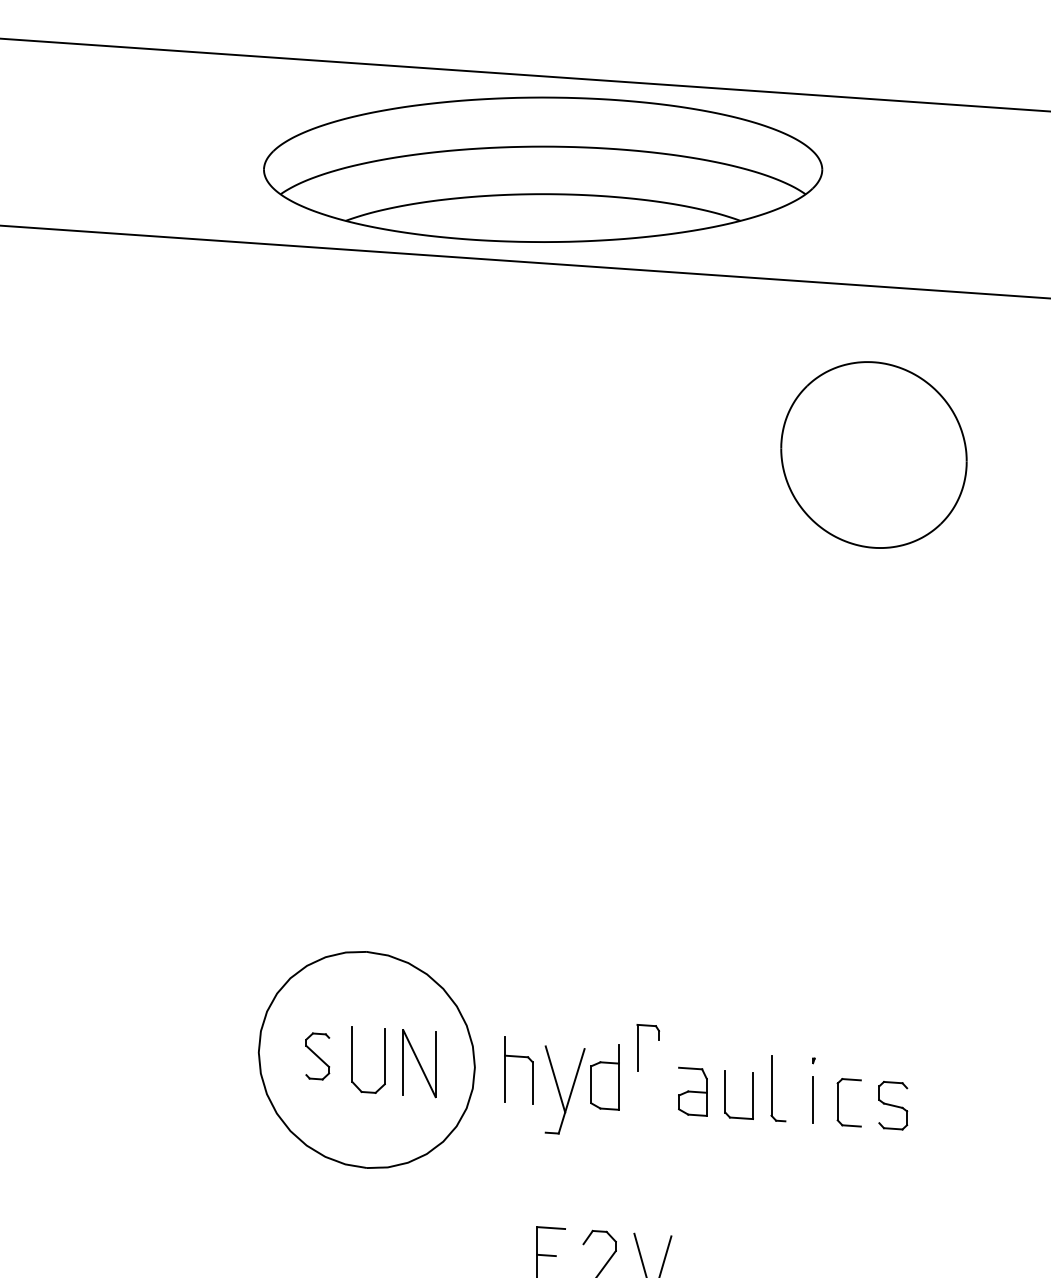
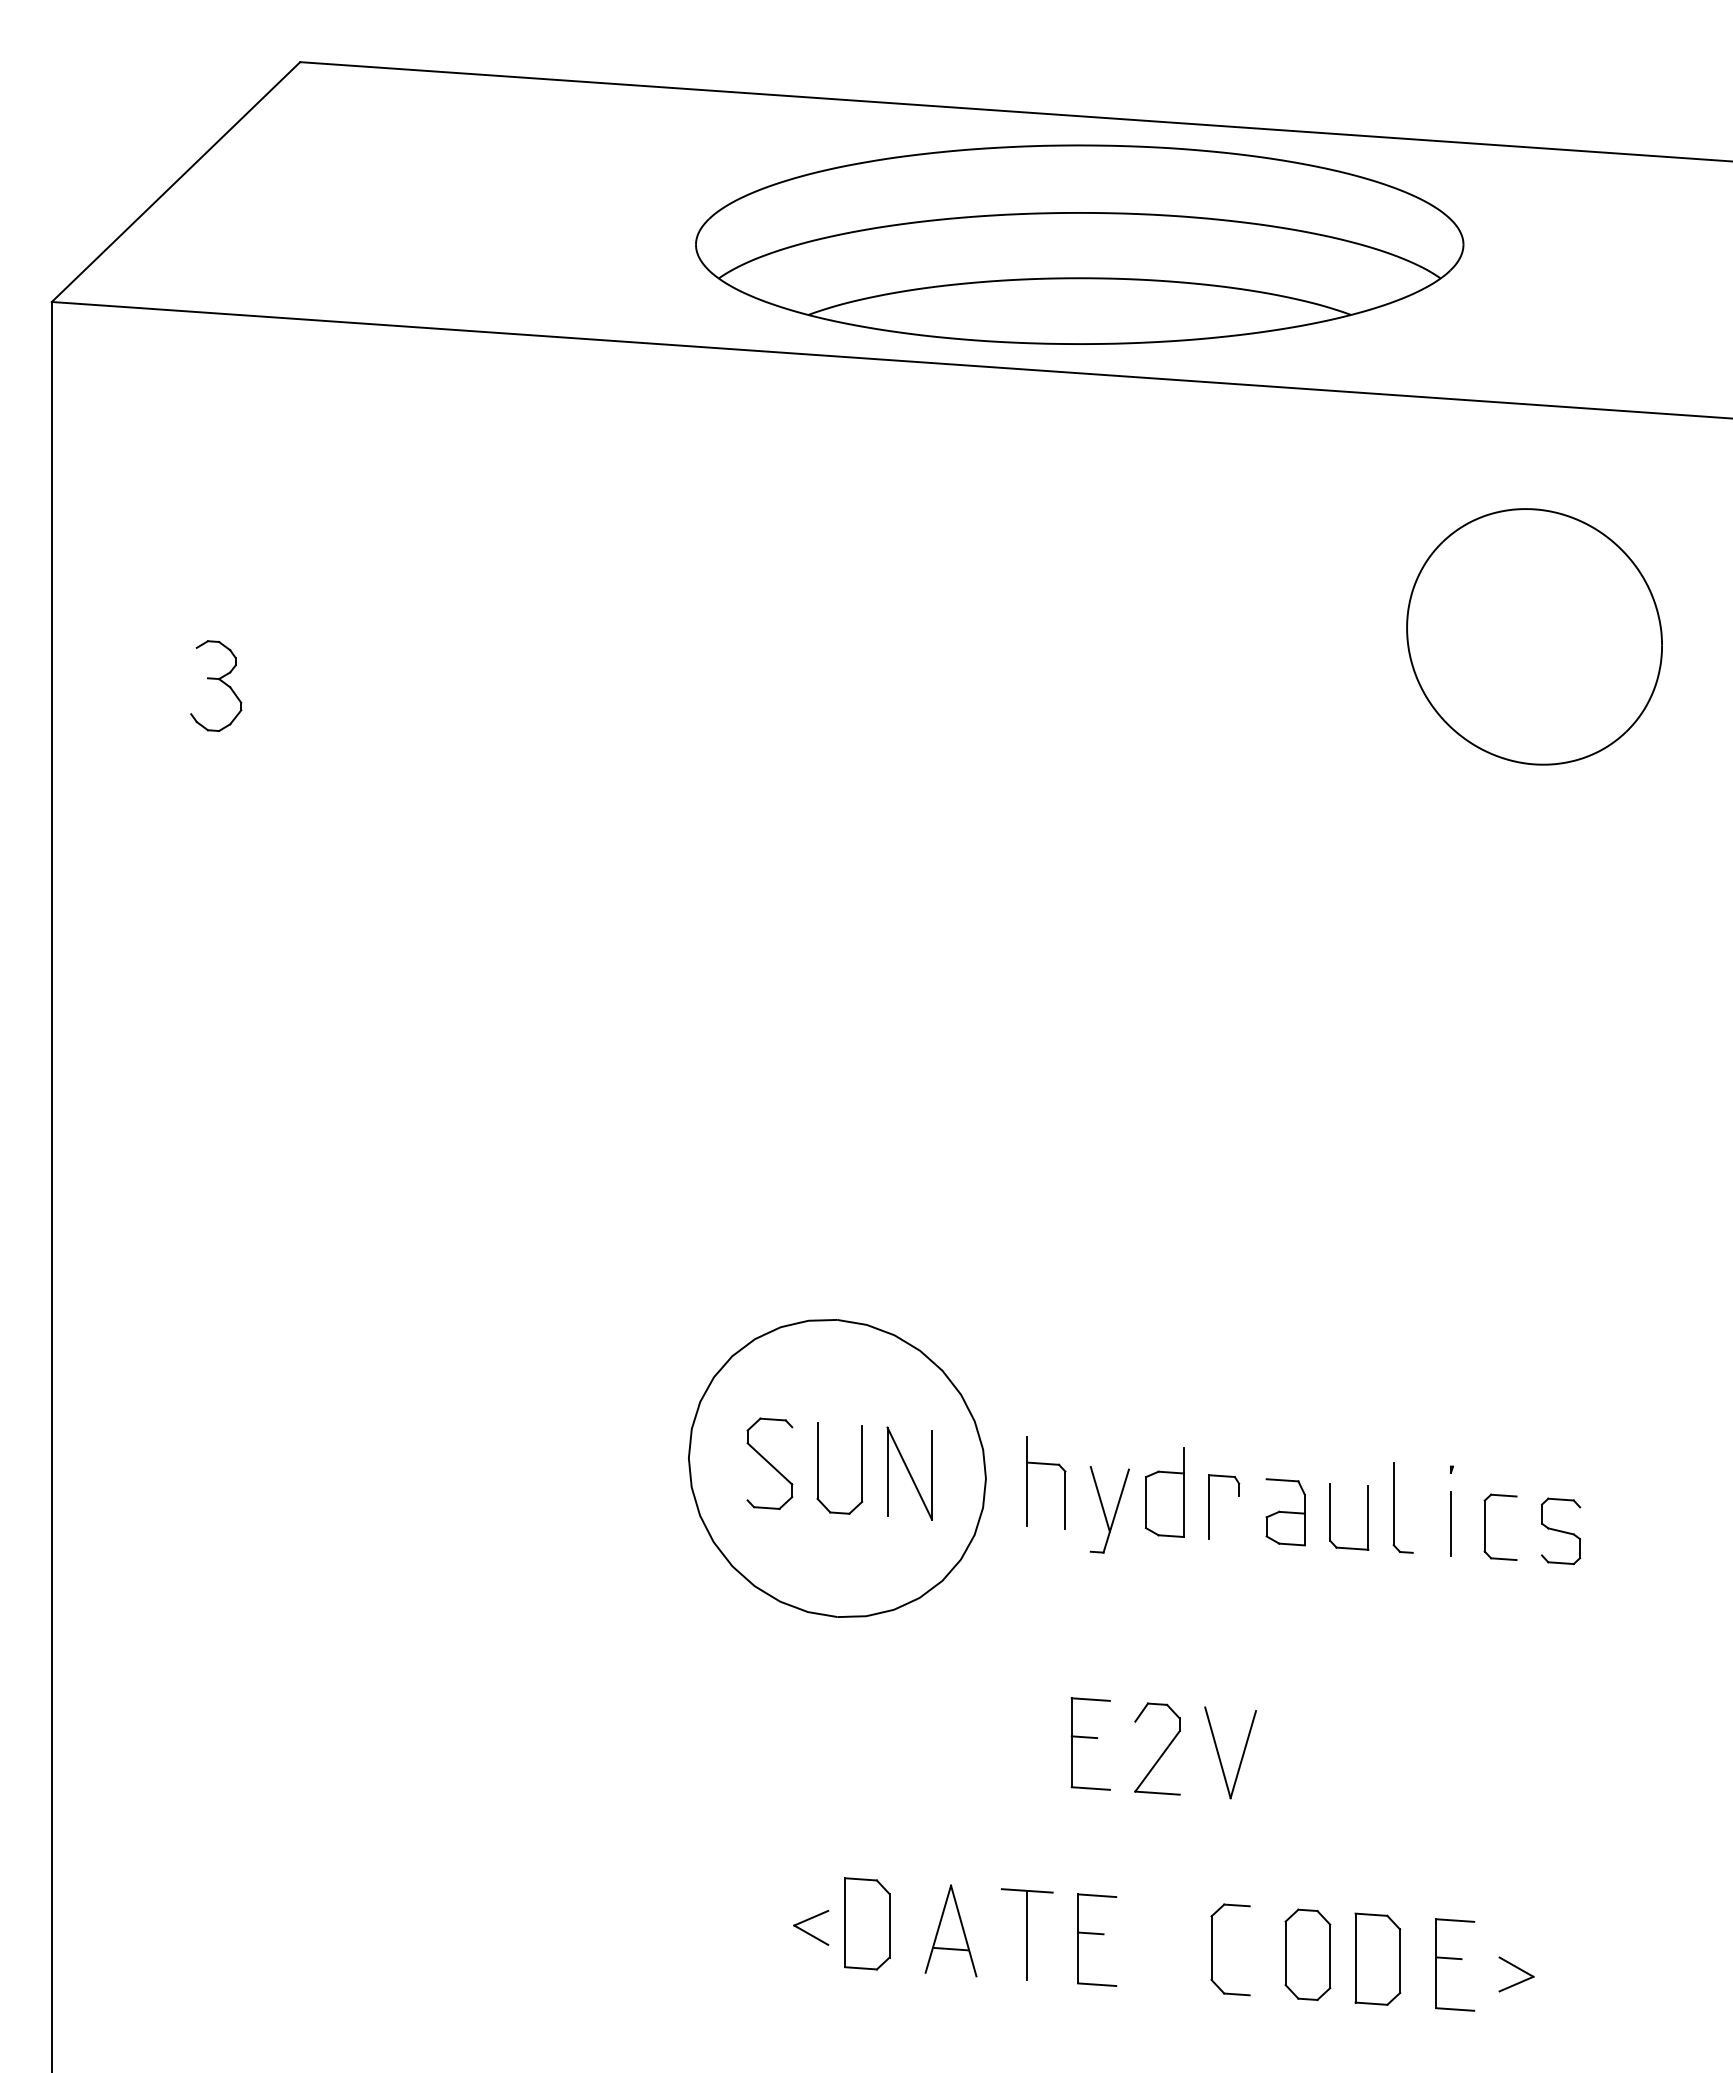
part: (637, 1047) -> (1209, 1506), moved
part: (317, 1056) -> (769, 1463), size x1.43
part: (564, 1089) -> (1109, 1509), size x0.71

